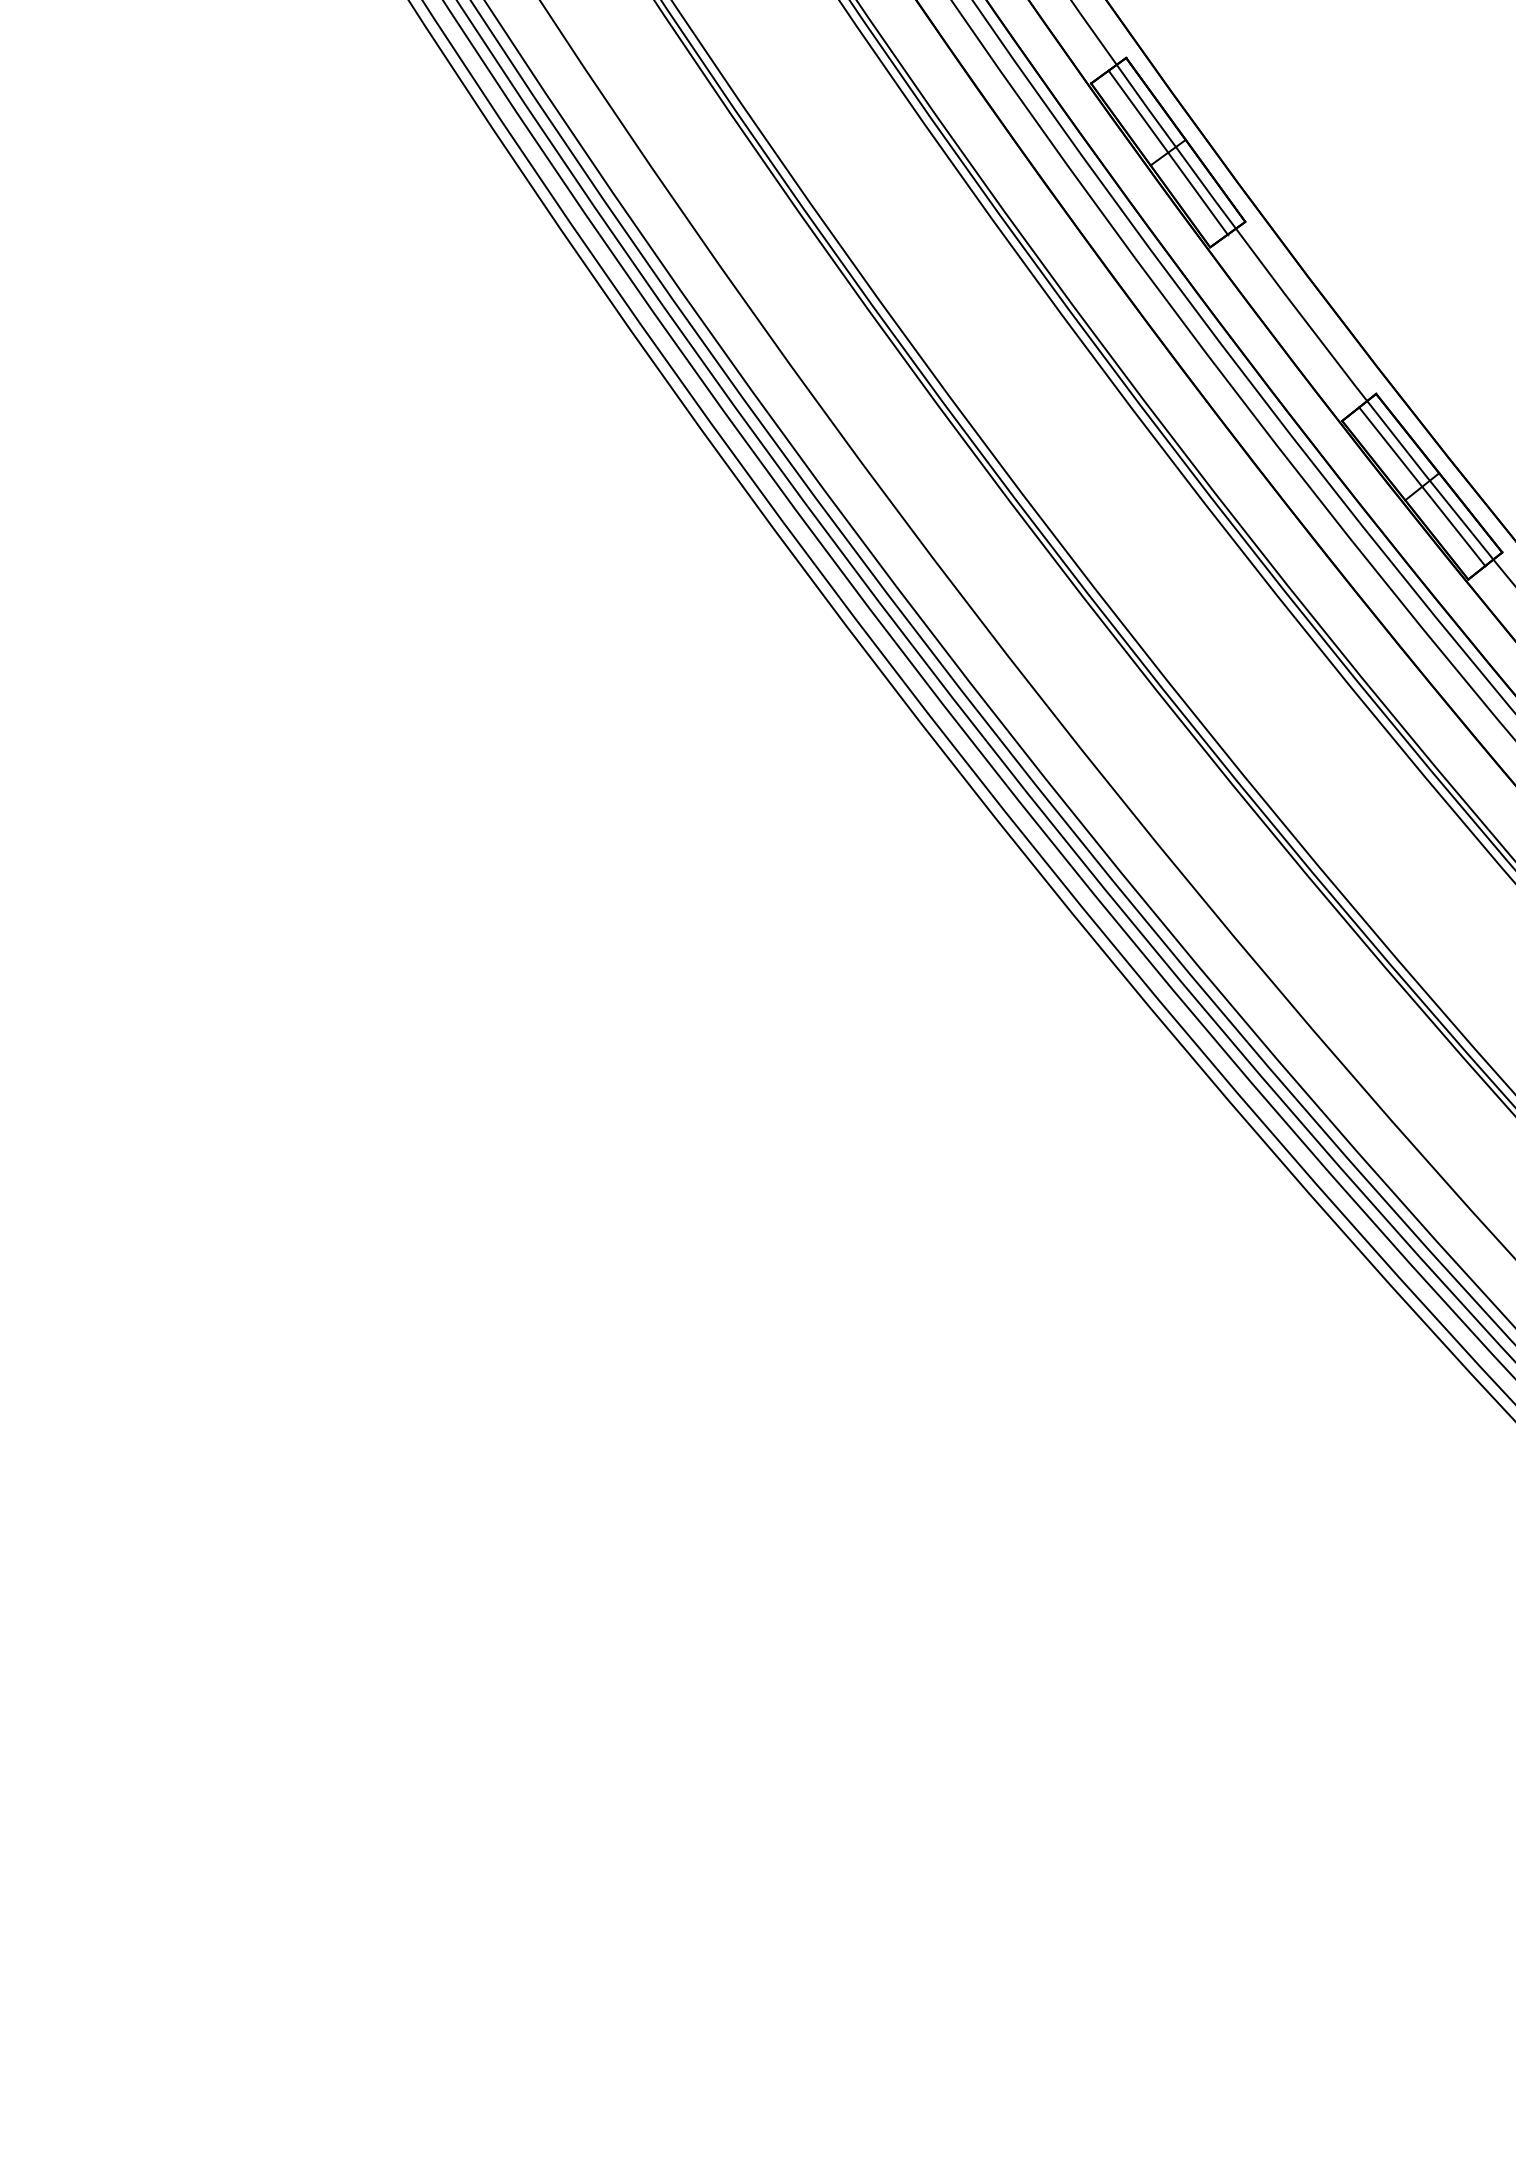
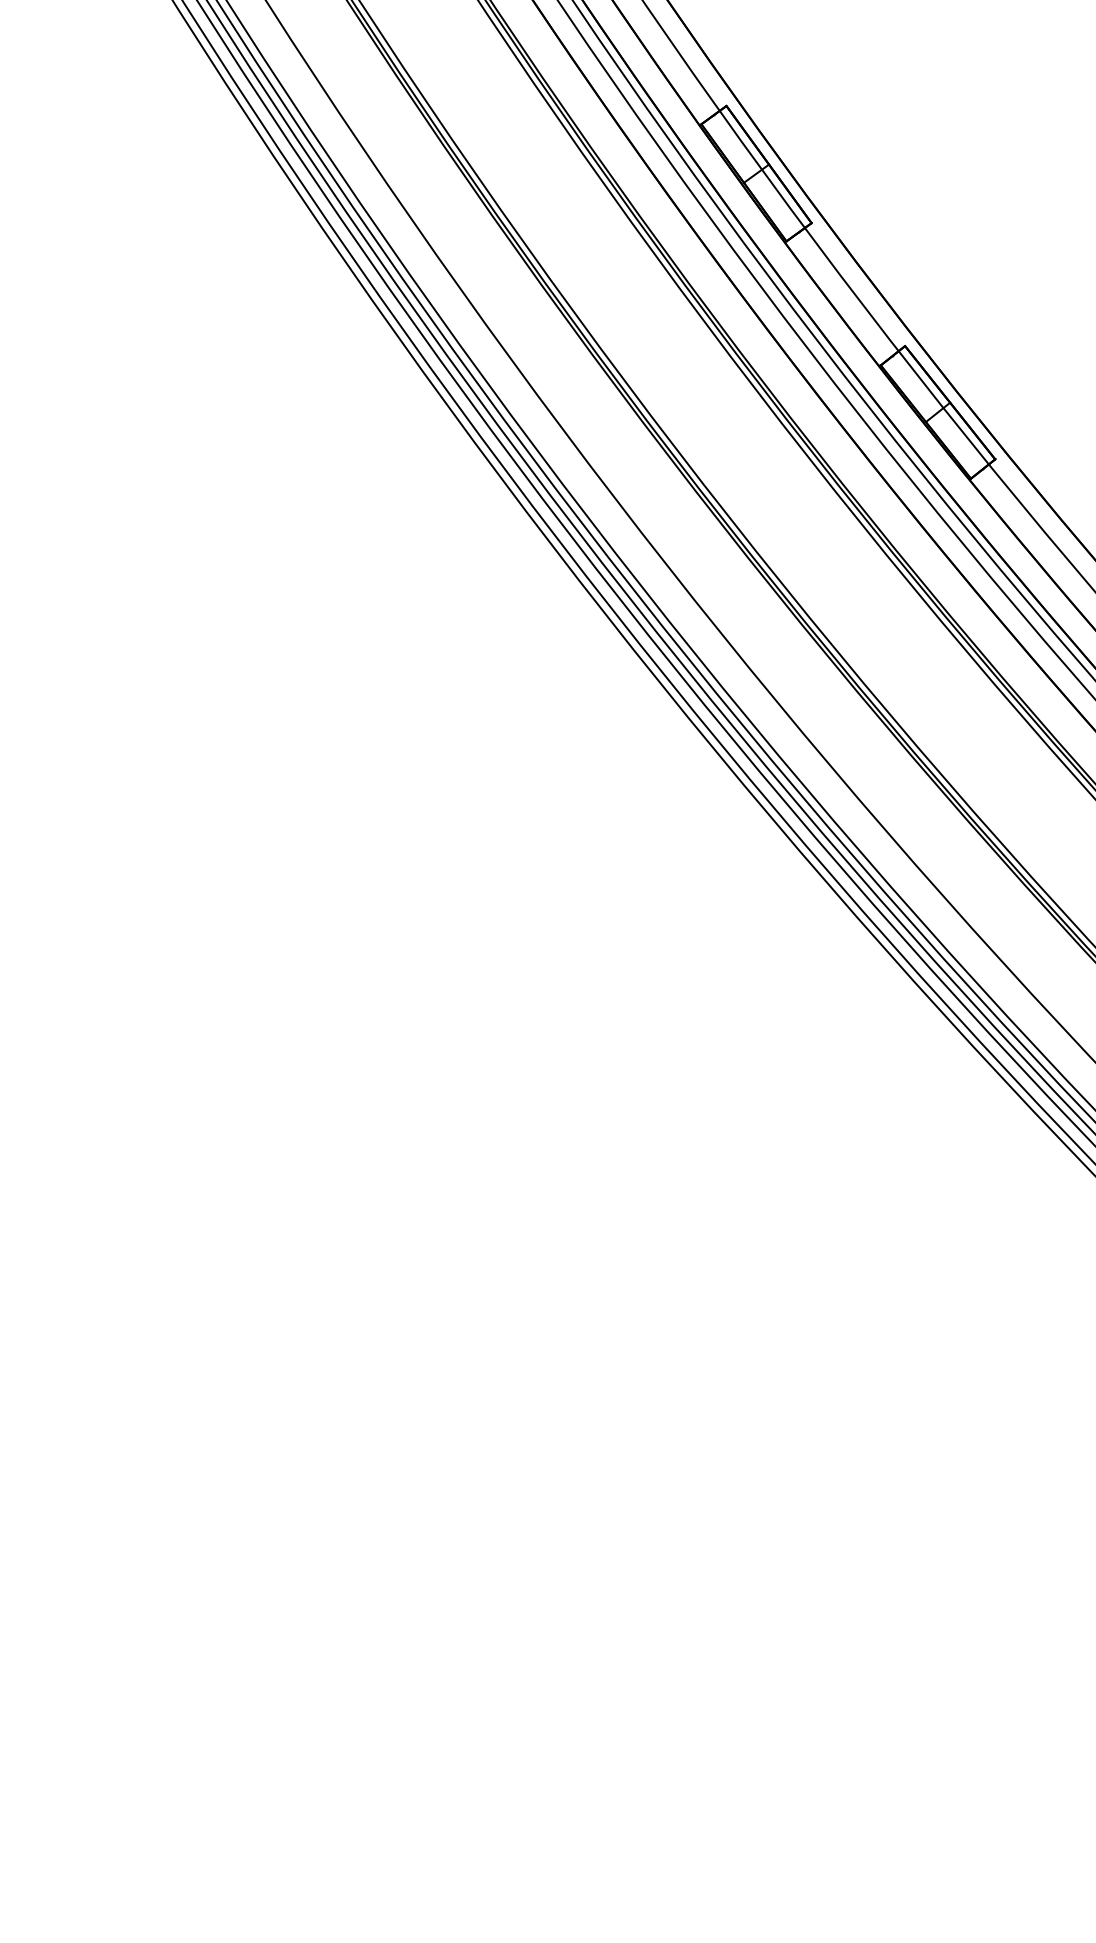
line: (1168, 152) -> (756, 173), removed
line: (1421, 486) -> (937, 412), removed

